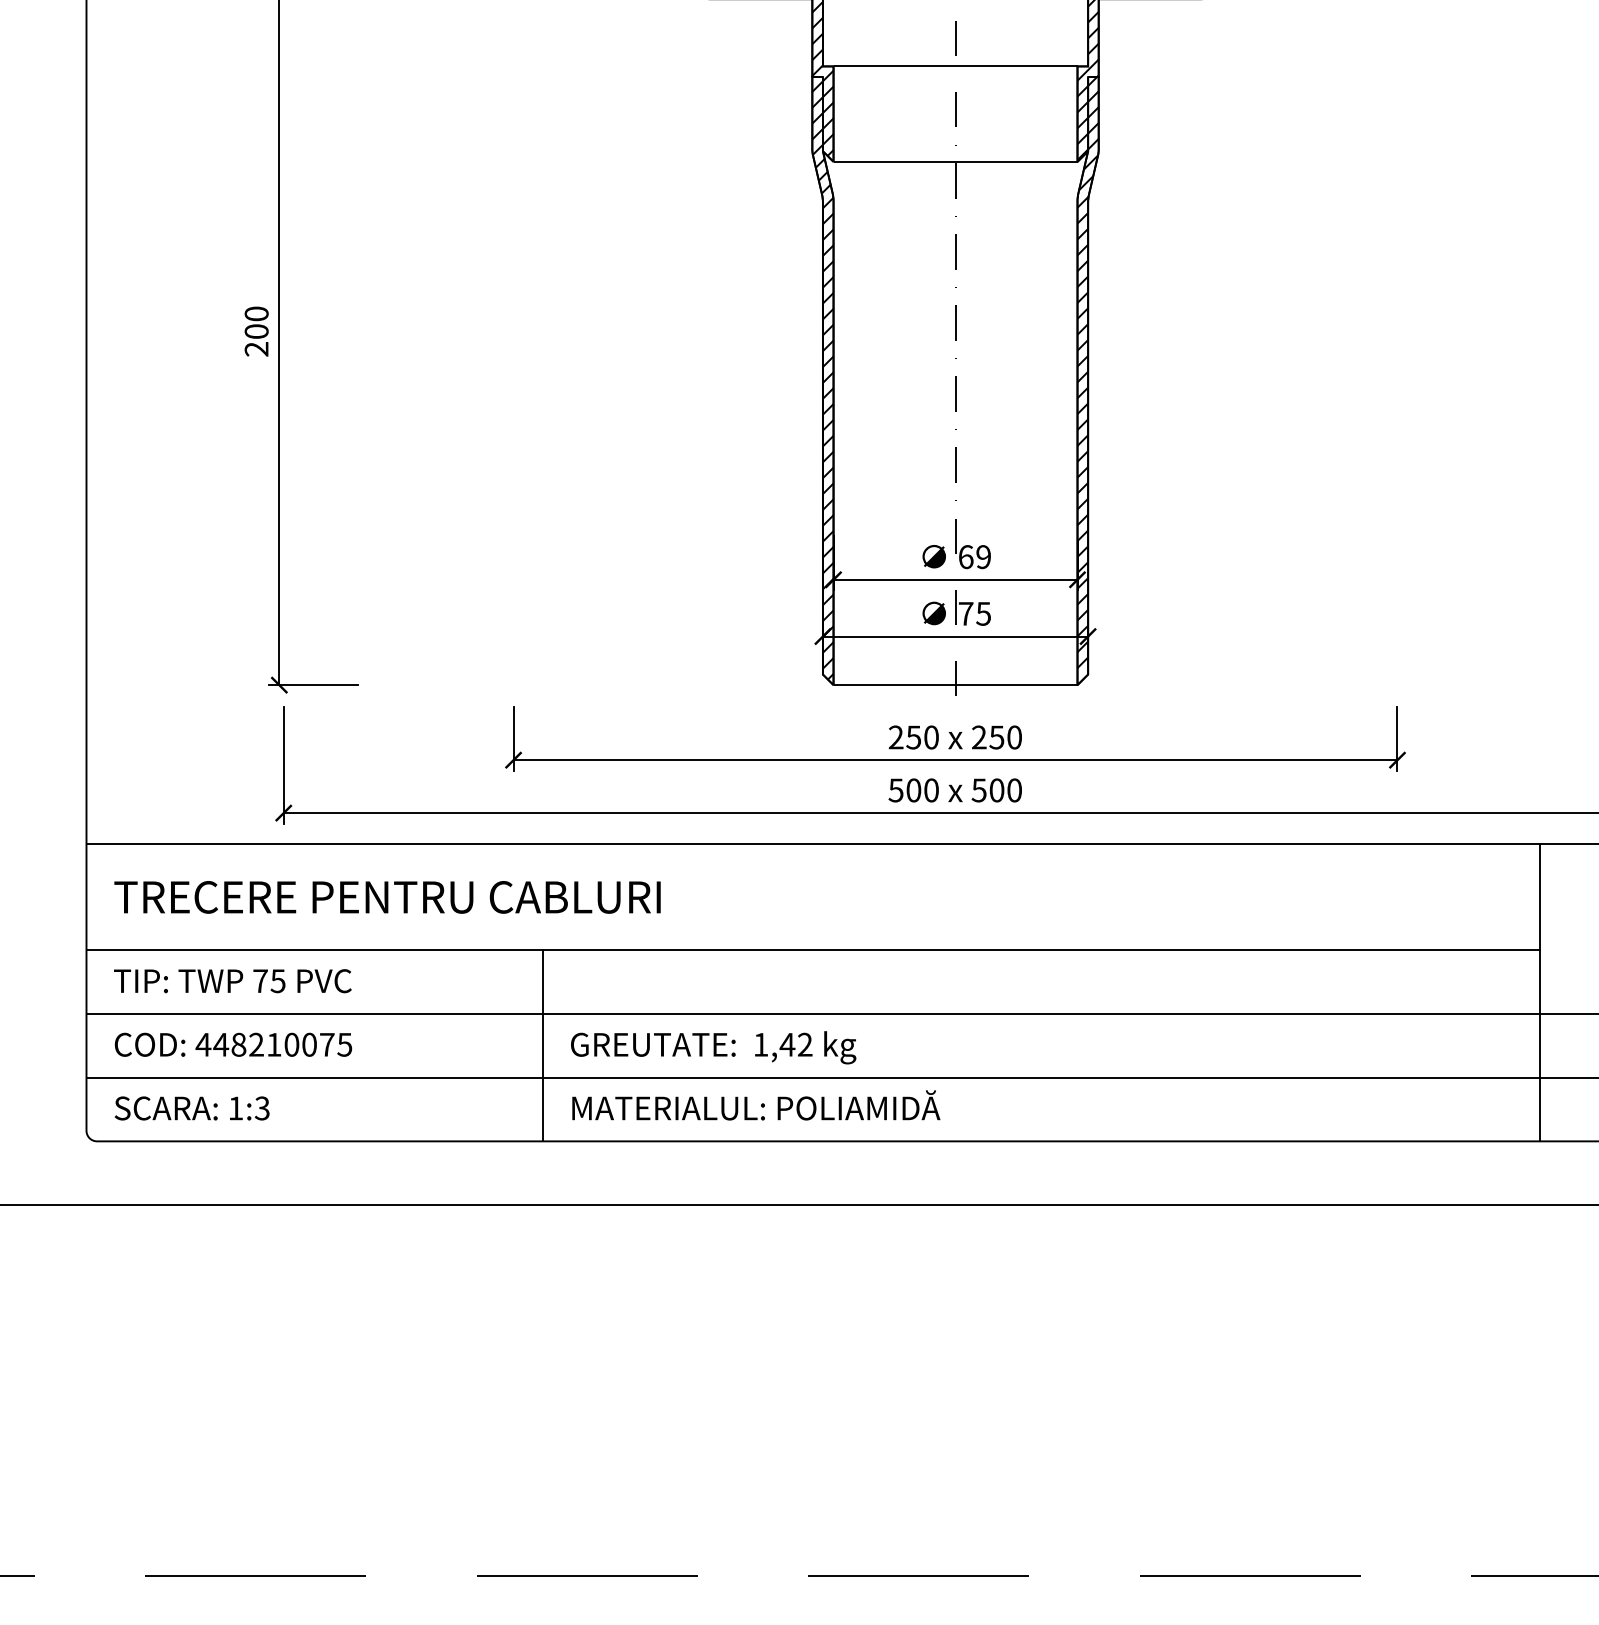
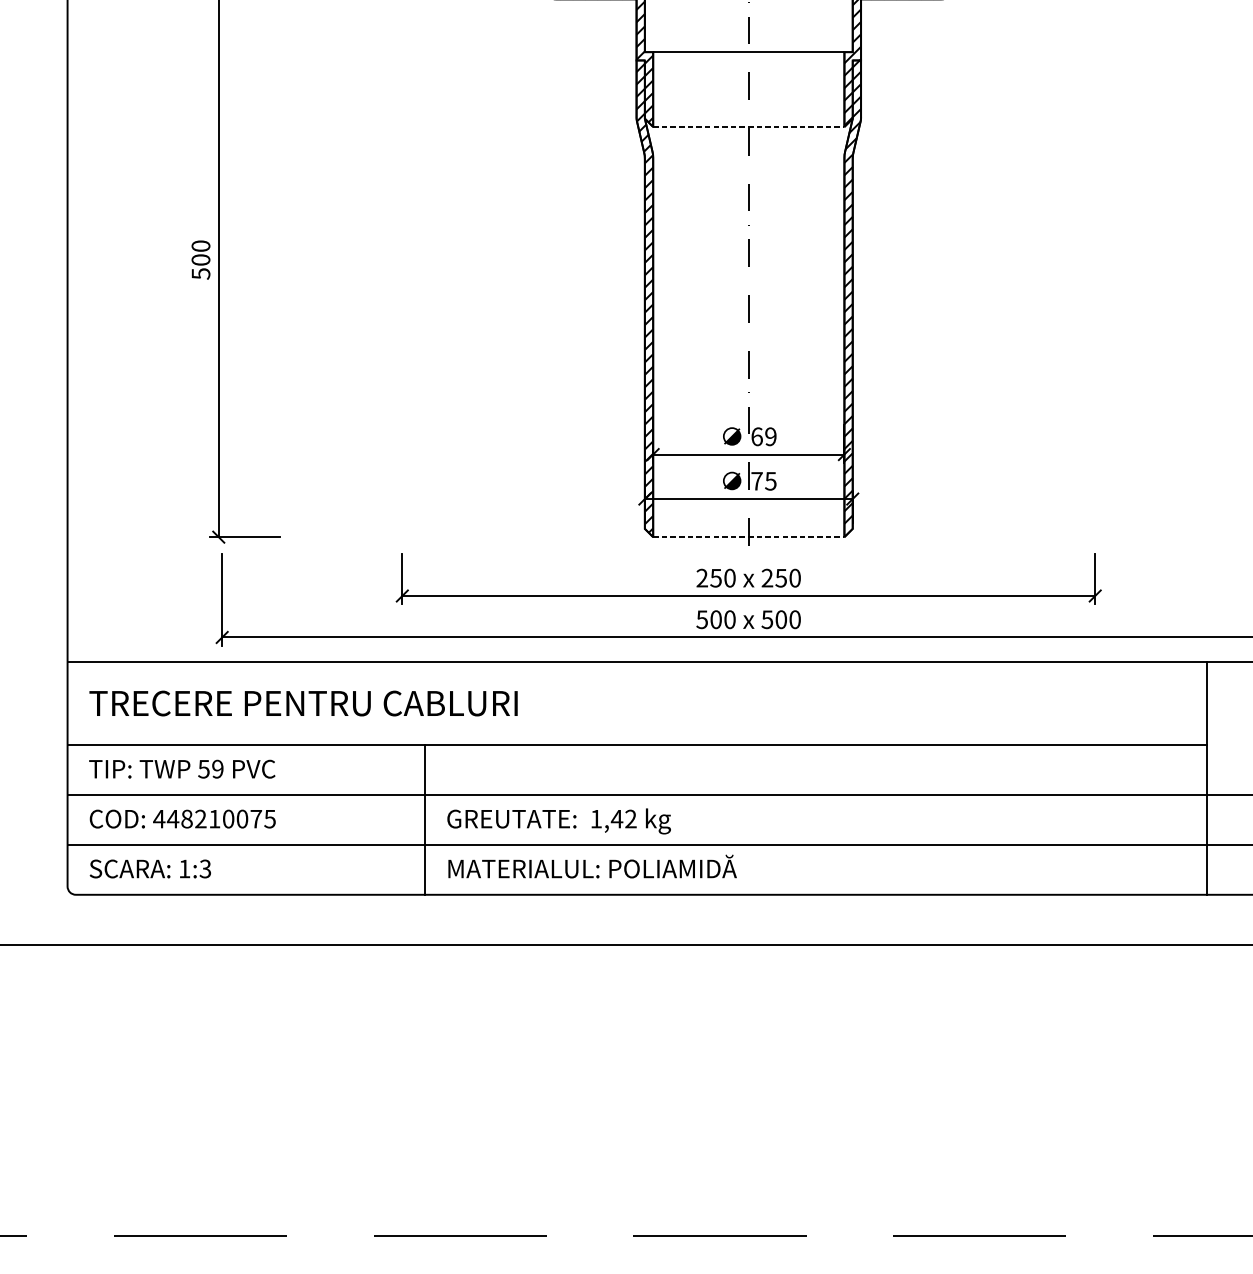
line: (955, 161) -> (748, 126), solid -> dashed
text: (256, 349) -> (200, 274), 200 -> 500
line: (955, 685) -> (748, 537), solid -> dashed
text: (269, 981) -> (211, 769), 75 -> 59

